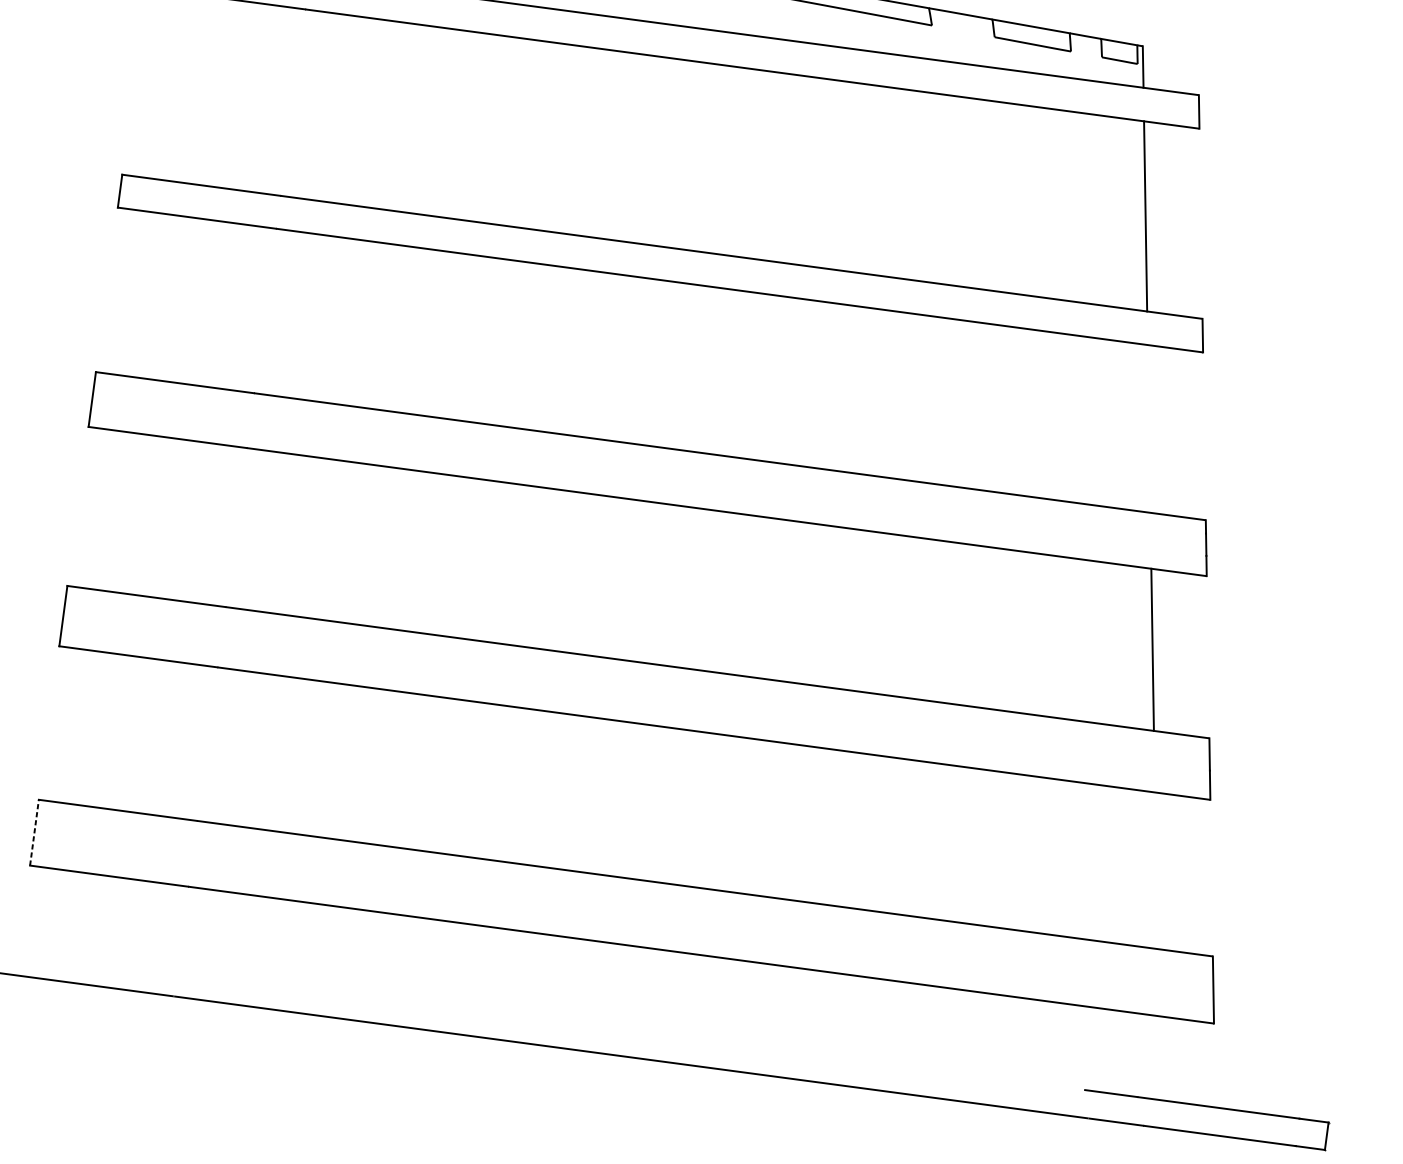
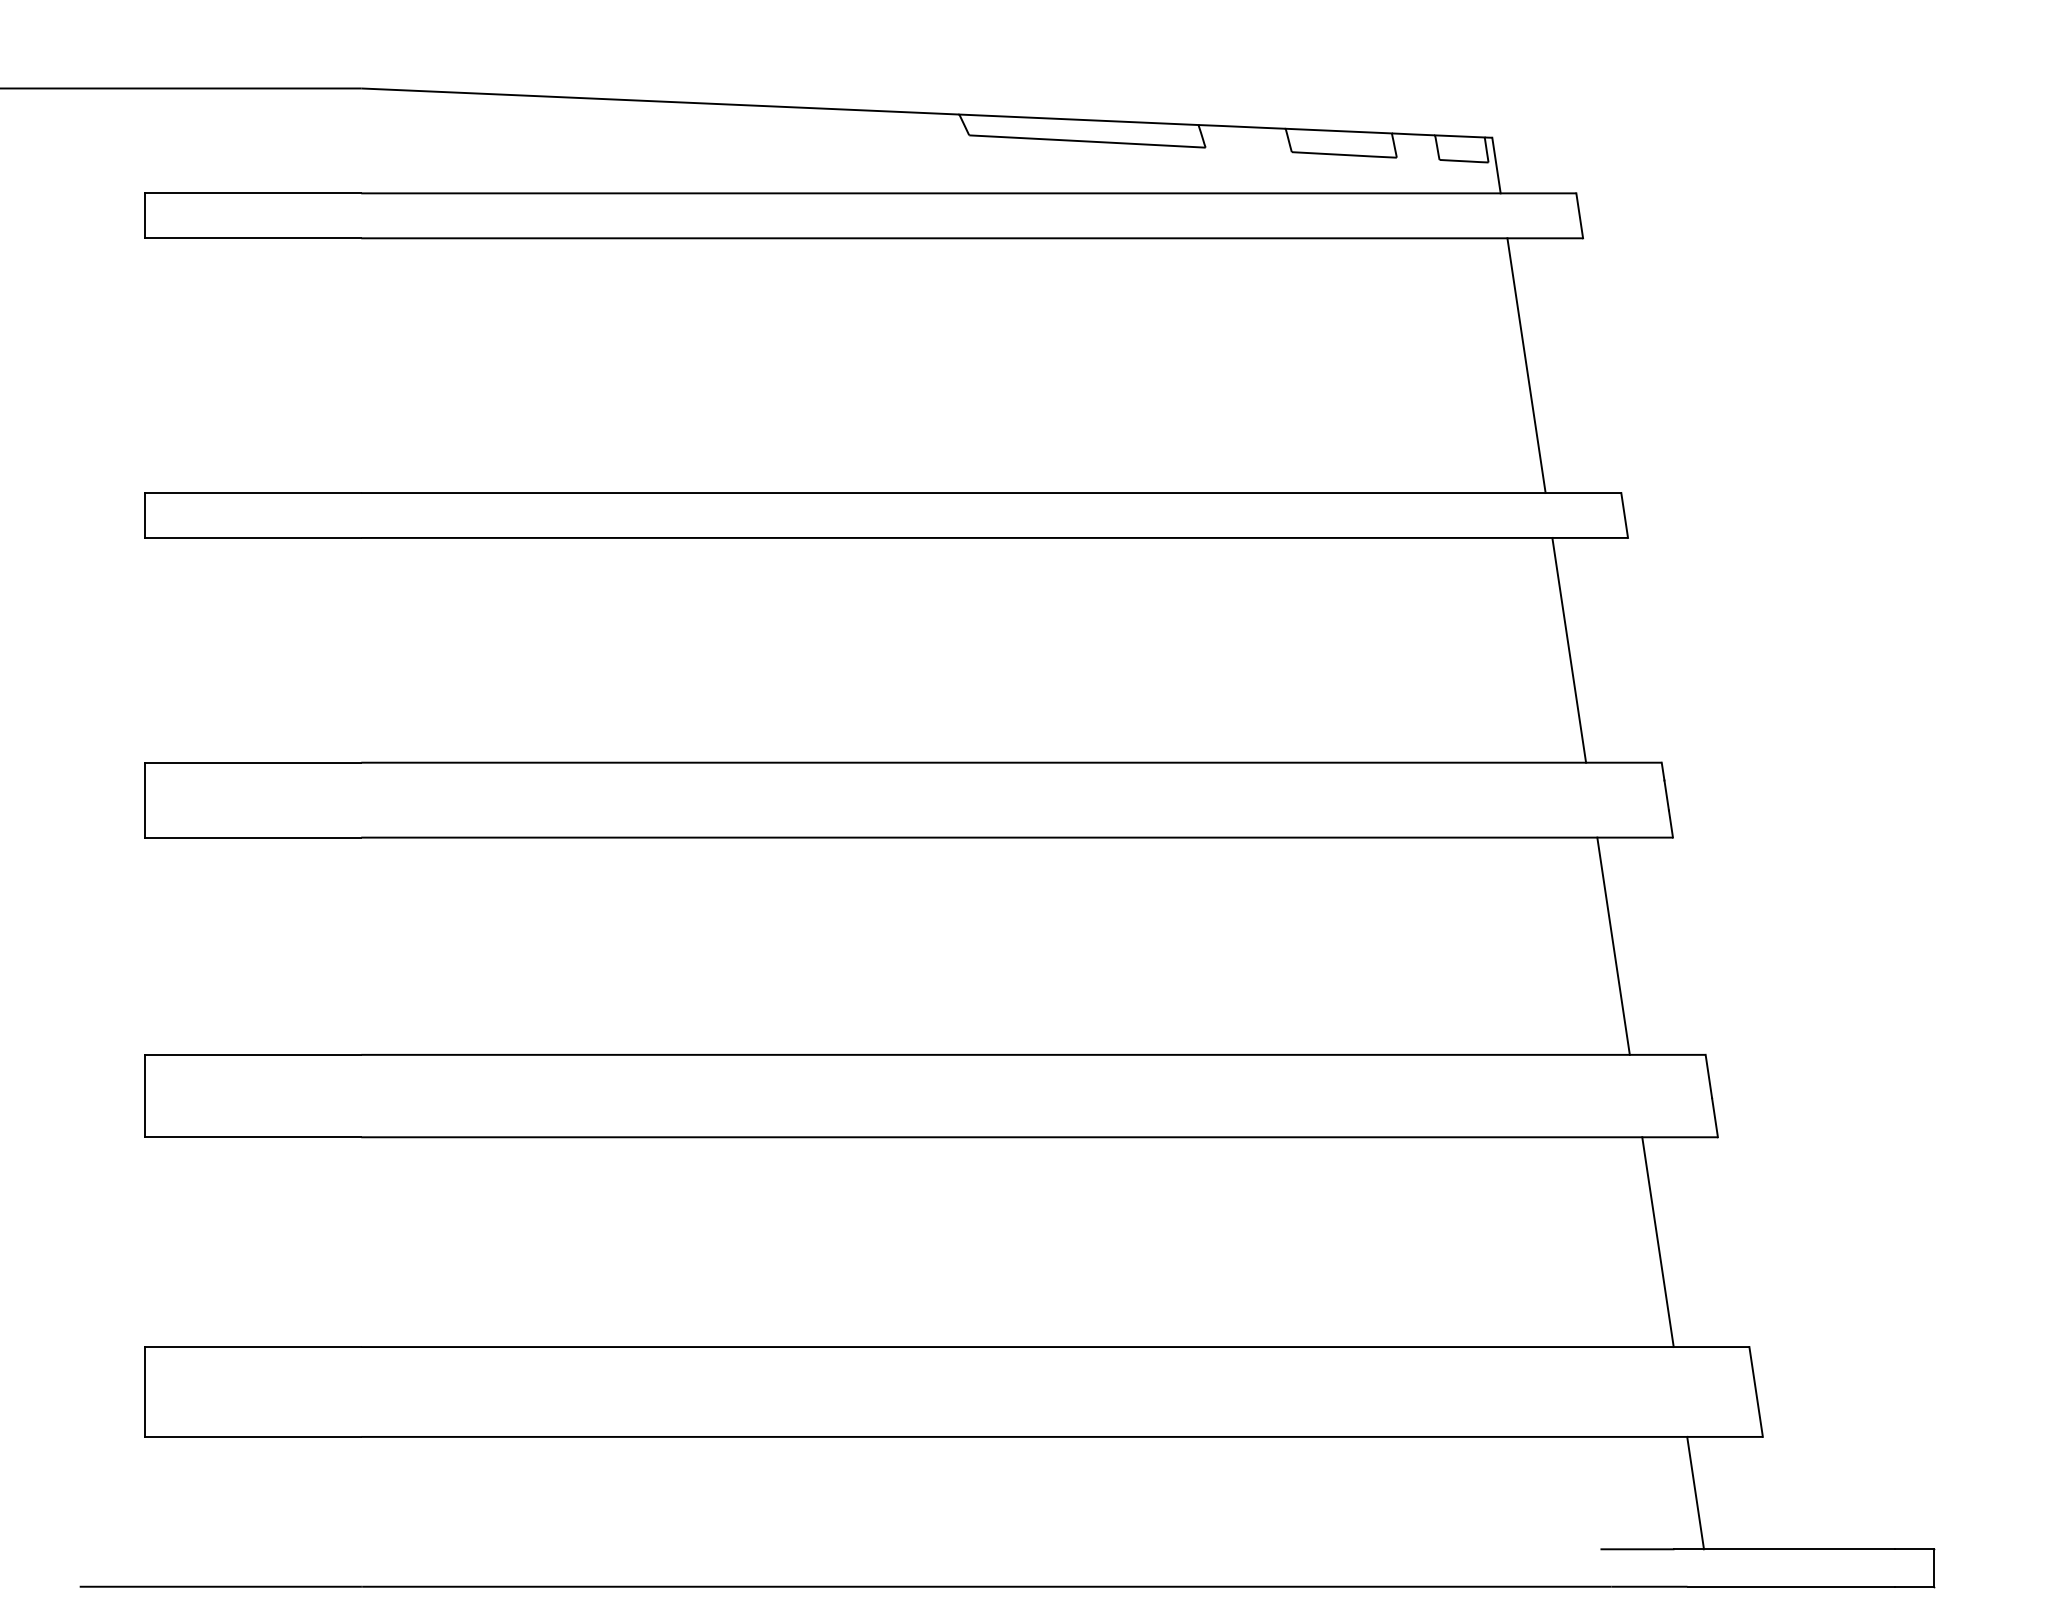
line: (1149, 428) -> (1569, 649), added
line: (34, 832) -> (145, 1391), dashed -> solid
line: (1155, 870) -> (1657, 1242), added
line: (1159, 1057) -> (1695, 1492), added

